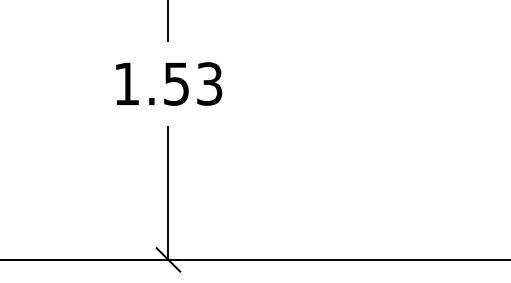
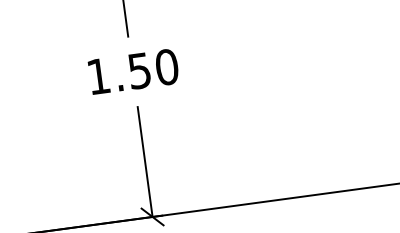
text: (209, 83) -> (166, 66), 1.53 -> 1.50

